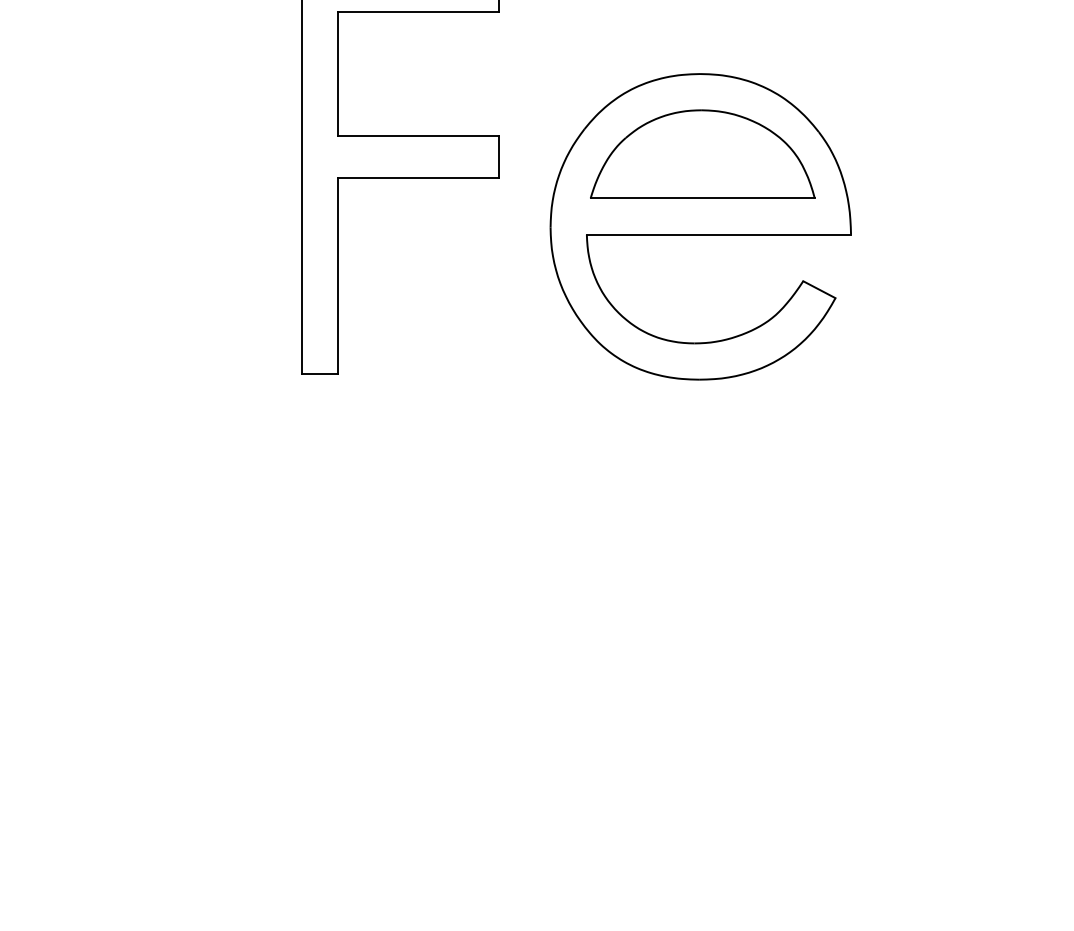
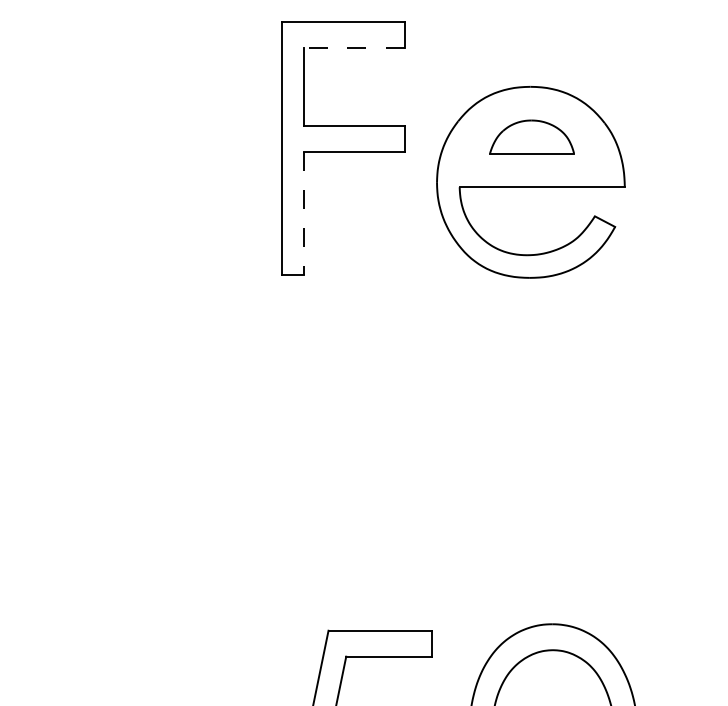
line: (416, 11) -> (353, 47), solid -> dashed
part: (701, 153) -> (531, 136), size x0.6
line: (338, 276) -> (304, 213), solid -> dashed

